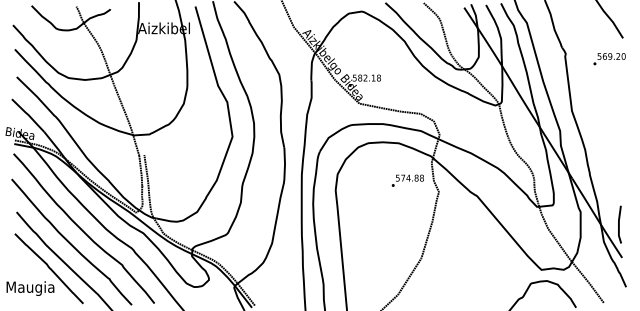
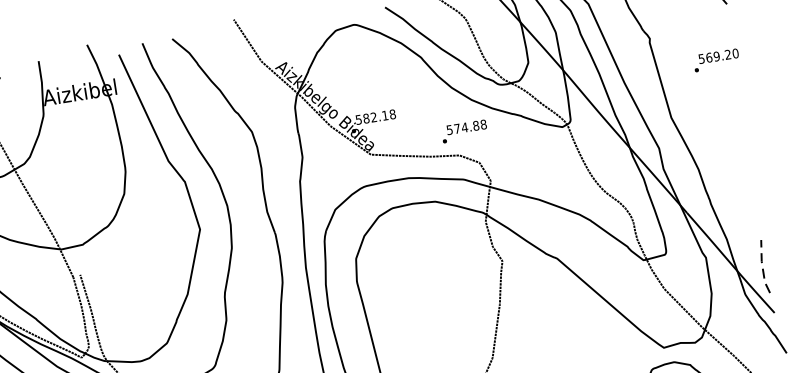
text: (609, 59) -> (716, 60), moved
text: (407, 180) -> (463, 131), moved
line: (618, 224) -> (761, 266), solid -> dashed

